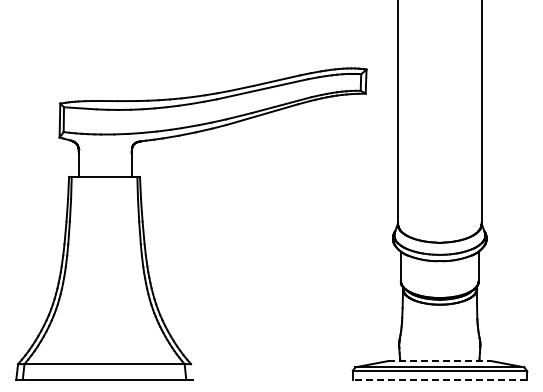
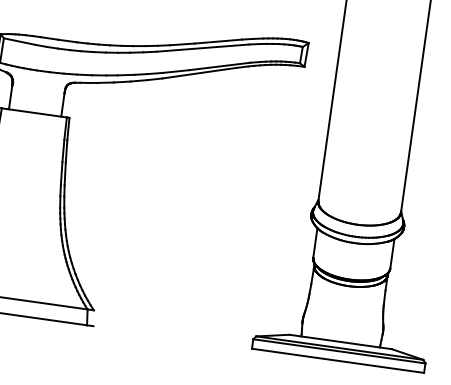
line: (439, 361) -> (340, 342), dashed -> solid
line: (439, 380) -> (337, 361), dashed -> solid

